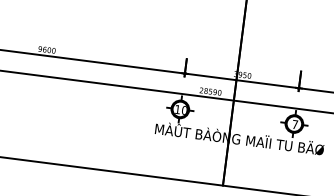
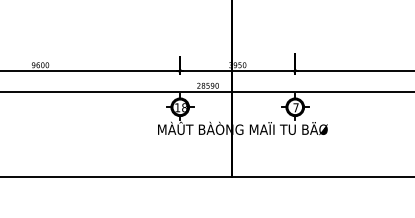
text: (184, 110) -> (184, 107), 10 -> 18

